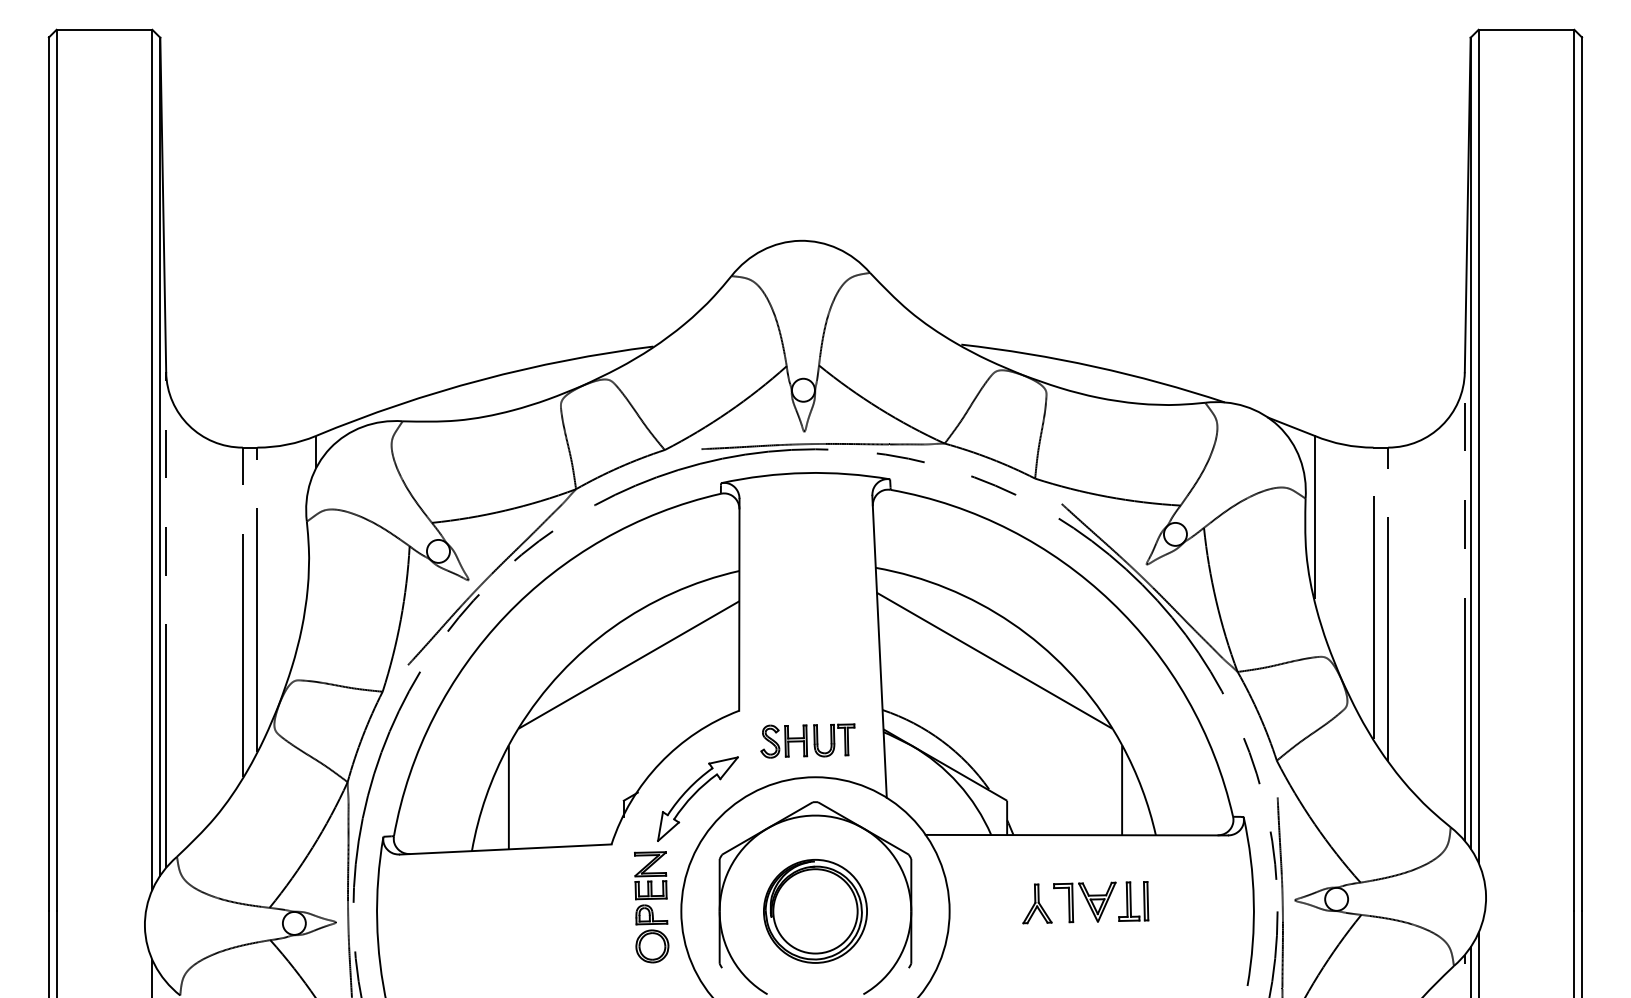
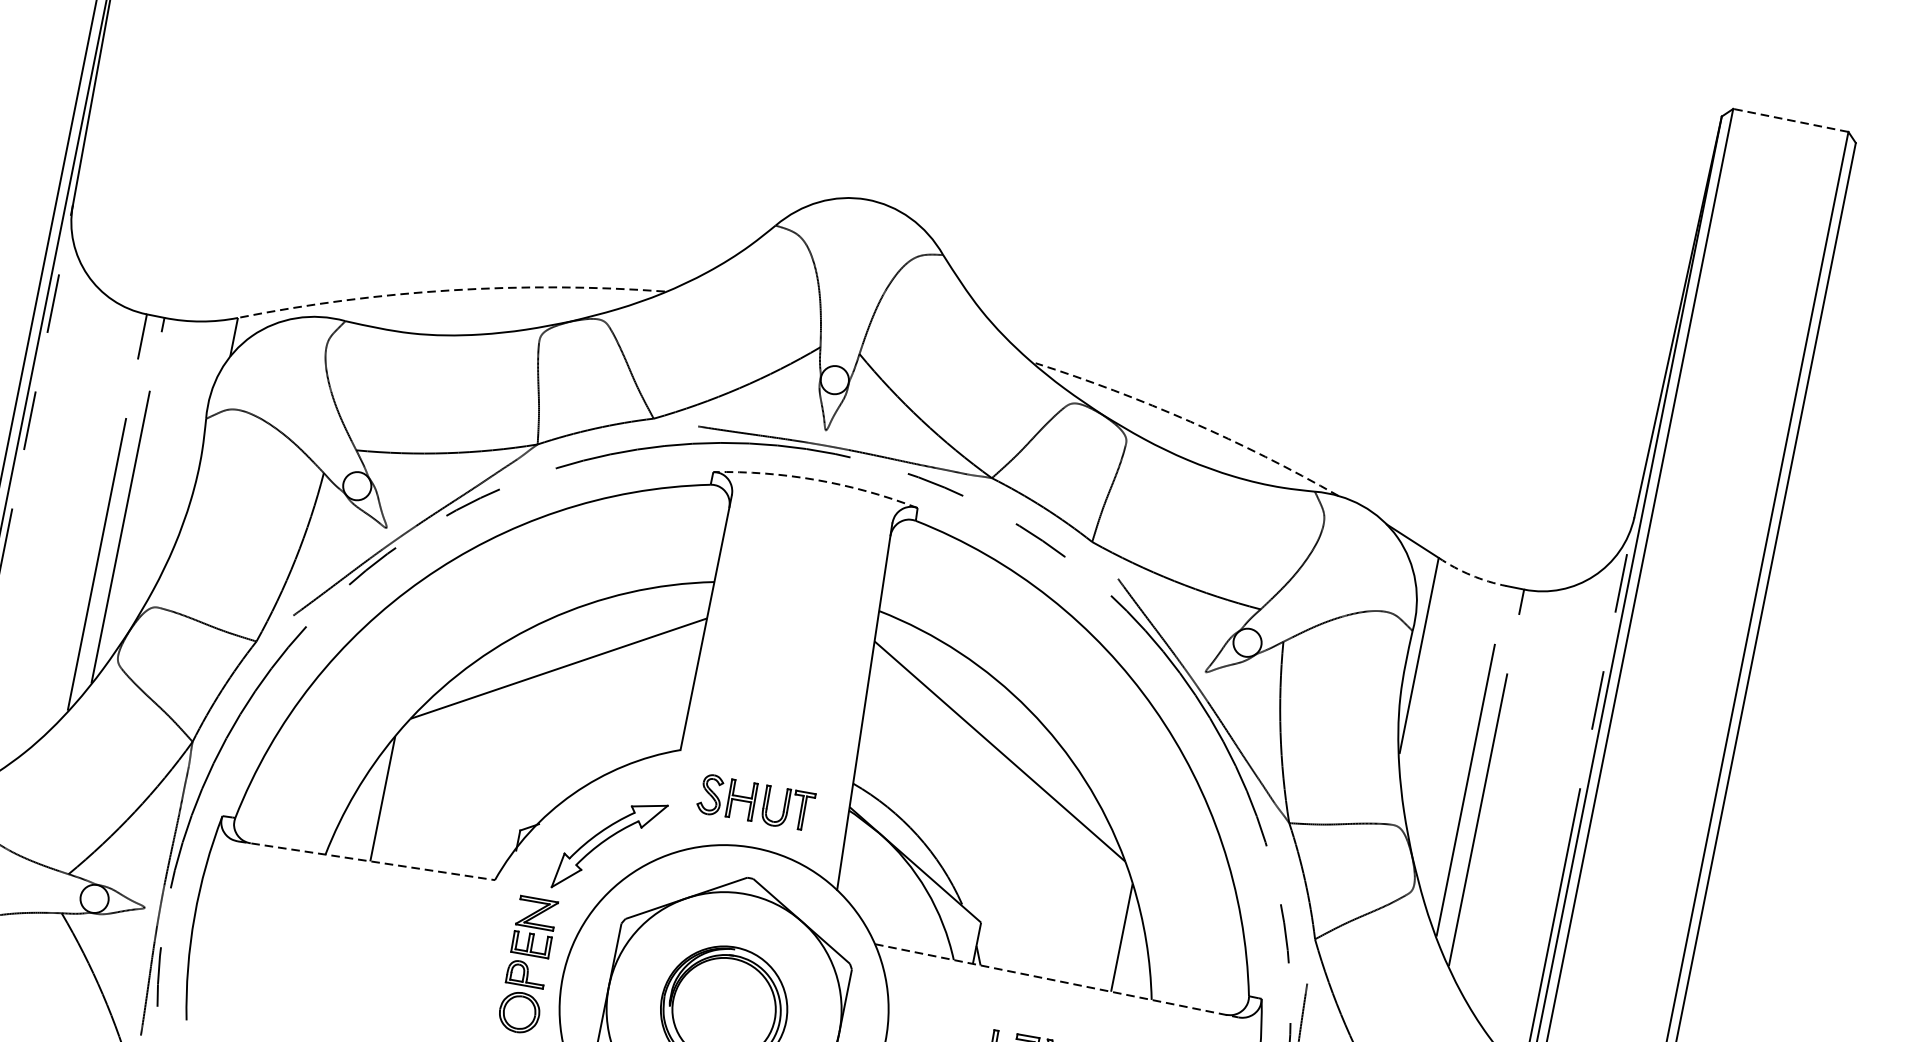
line: (1526, 29) -> (1790, 120), solid -> dashed
arc: (1094, 366) -> (1190, 421), solid -> dashed
arc: (481, 379) -> (450, 289), solid -> dashed
arc: (1343, 444) -> (1471, 575), solid -> dashed
arc: (805, 473) -> (817, 480), solid -> dashed
line: (1077, 835) -> (1057, 981), solid -> dashed
line: (505, 849) -> (366, 860), solid -> dashed

